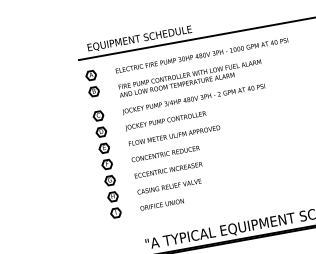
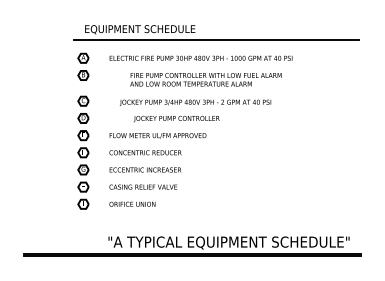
text: (189, 78) -> (205, 79), moved
text: (193, 99) -> (195, 102), moved
text: (165, 121) -> (176, 119), moved

